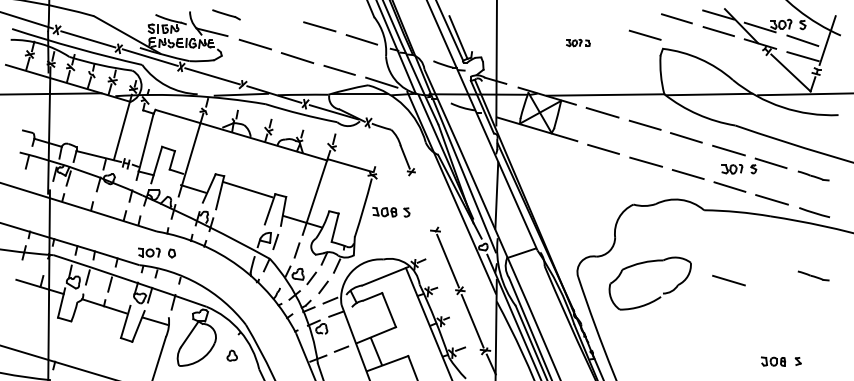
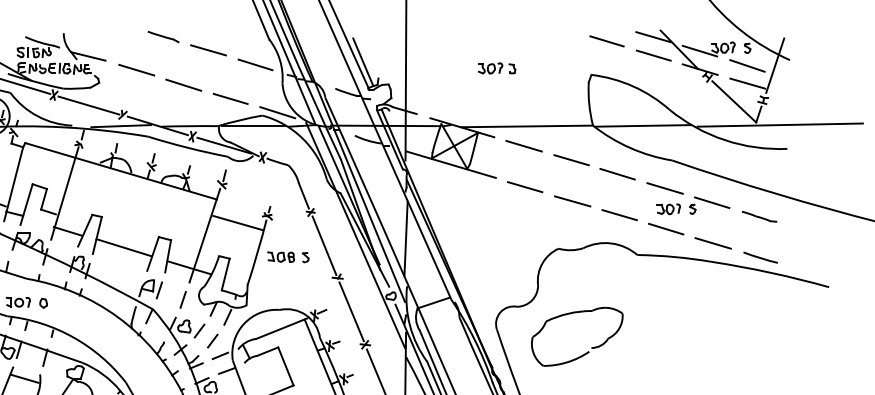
line: (226, 14) -> (163, 36), moved
line: (644, 34) -> (570, 58), removed
part: (578, 42) -> (497, 67), size x1.43
line: (350, 165) -> (238, 222), moved
line: (247, 189) -> (123, 247), moved
line: (423, 201) -> (324, 245), added
part: (813, 275) -> (759, 327), removed
line: (728, 280) -> (664, 333), removed

